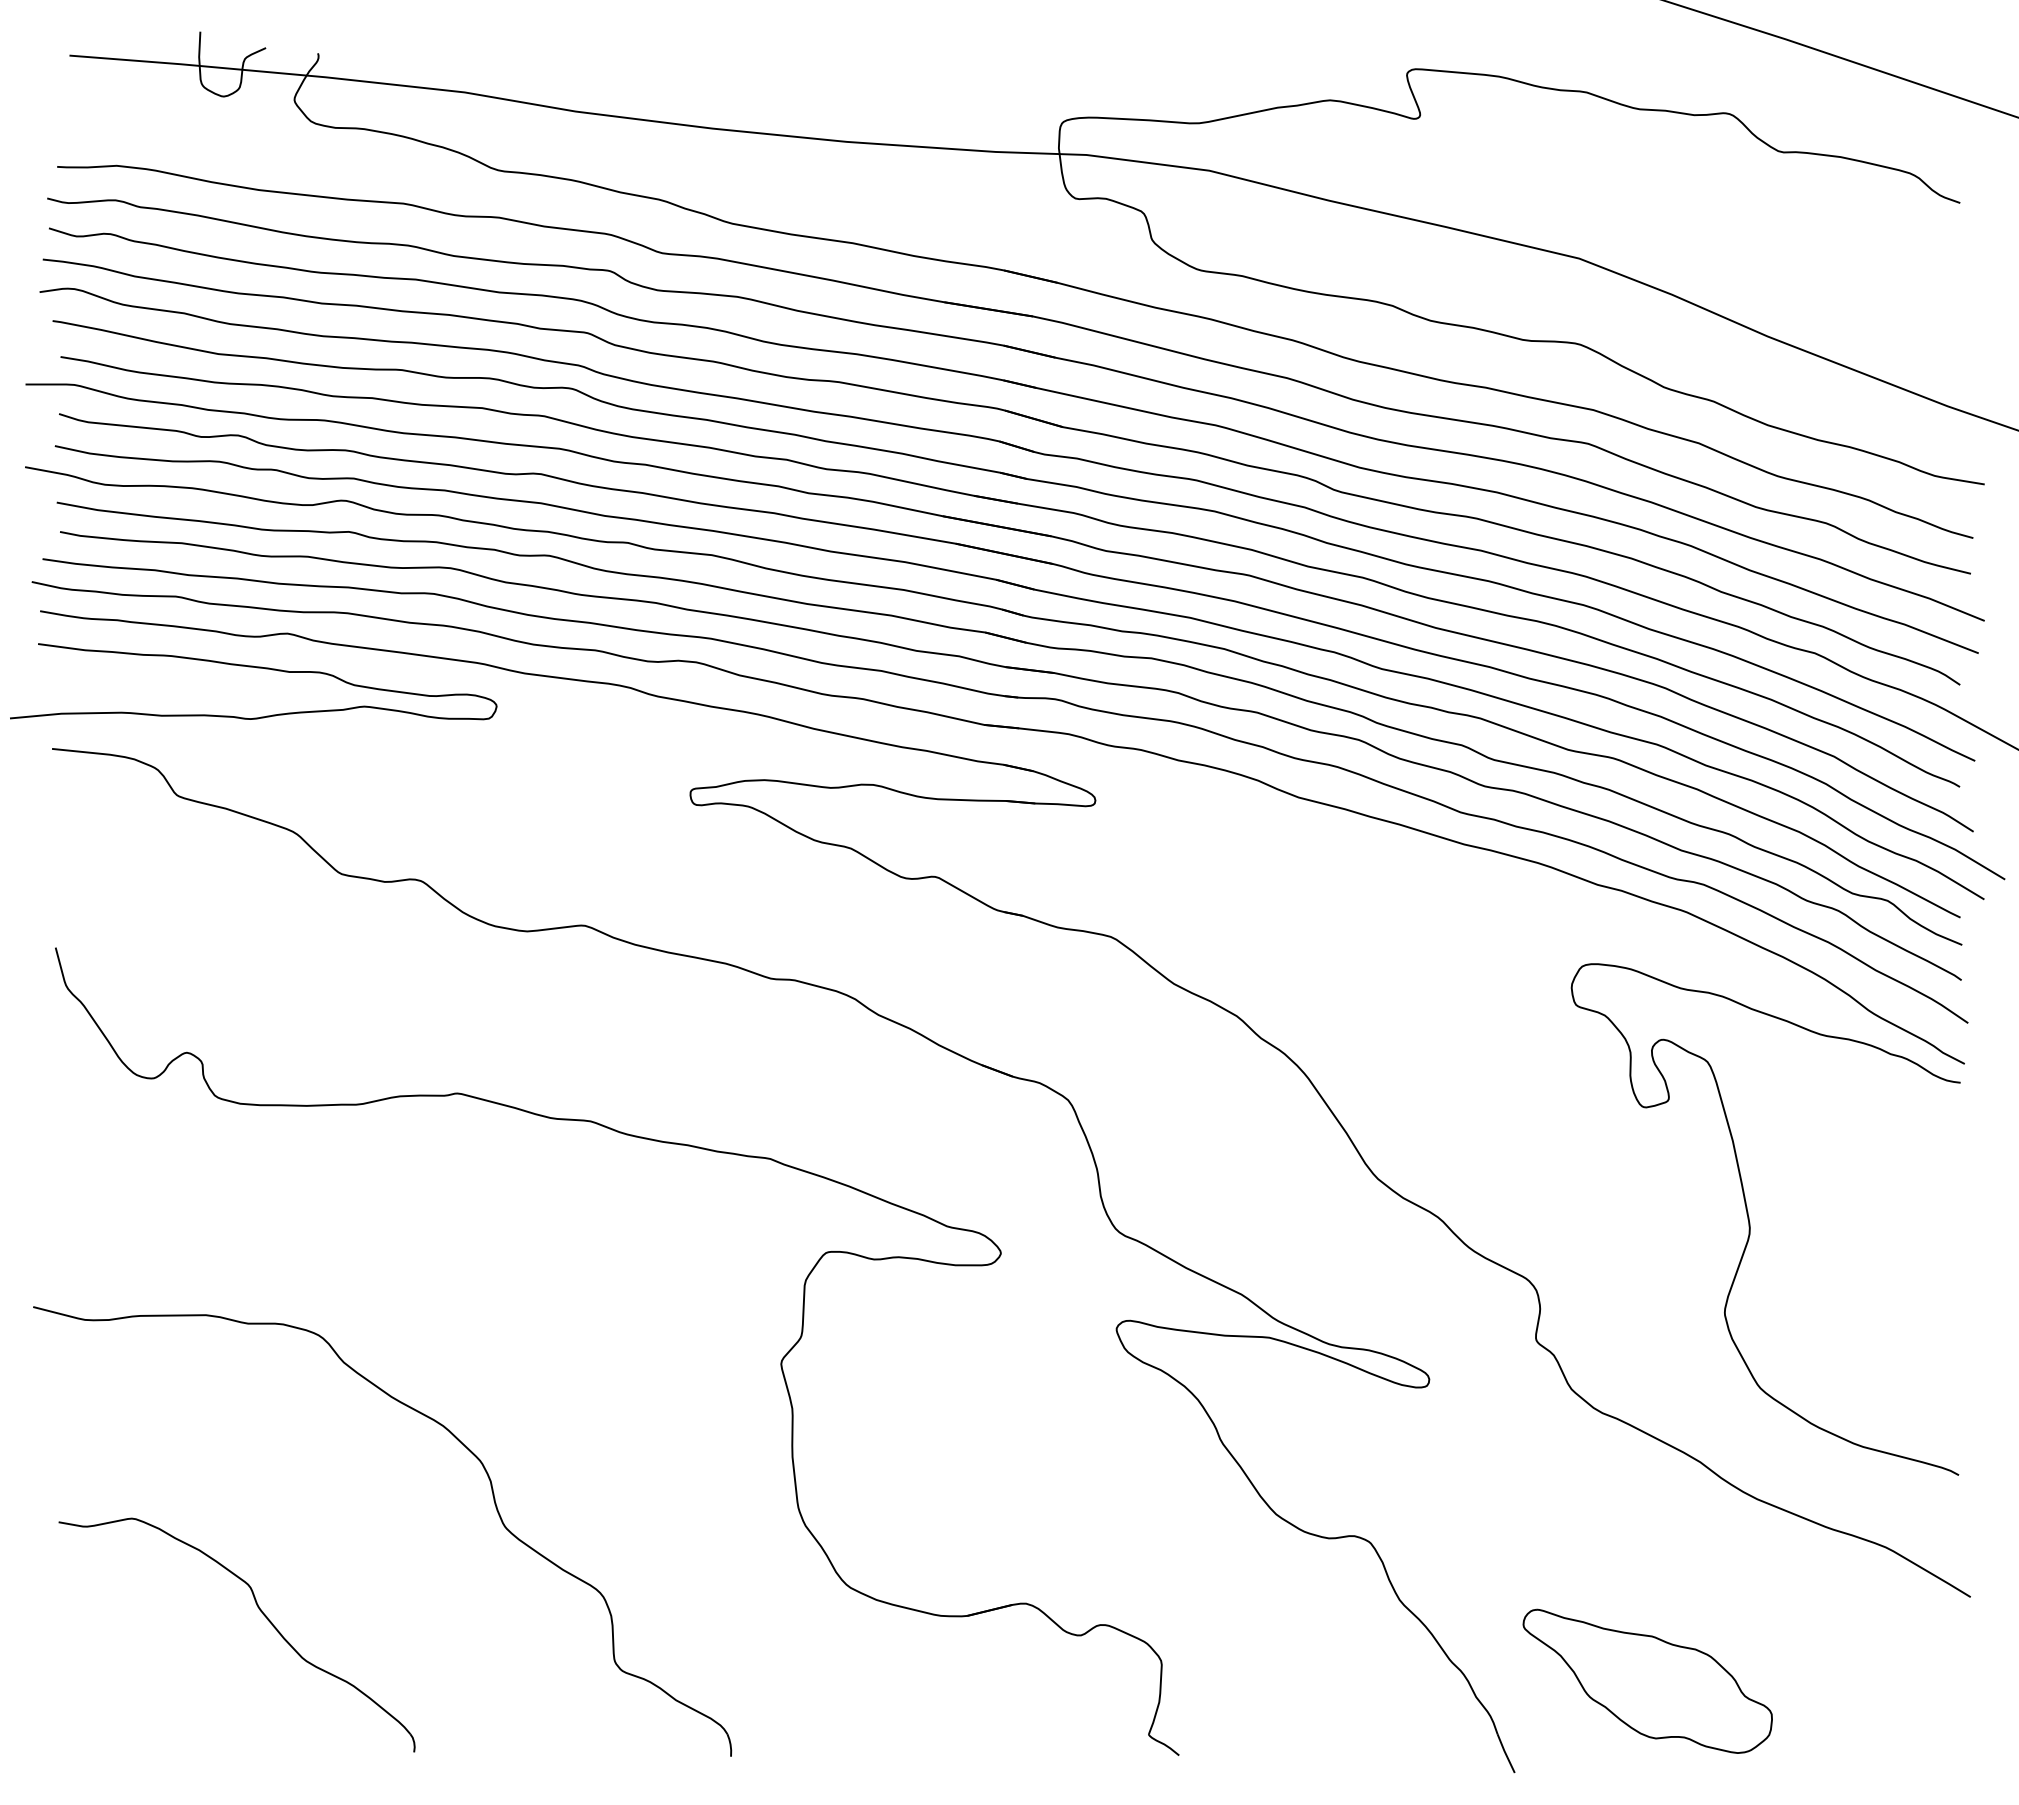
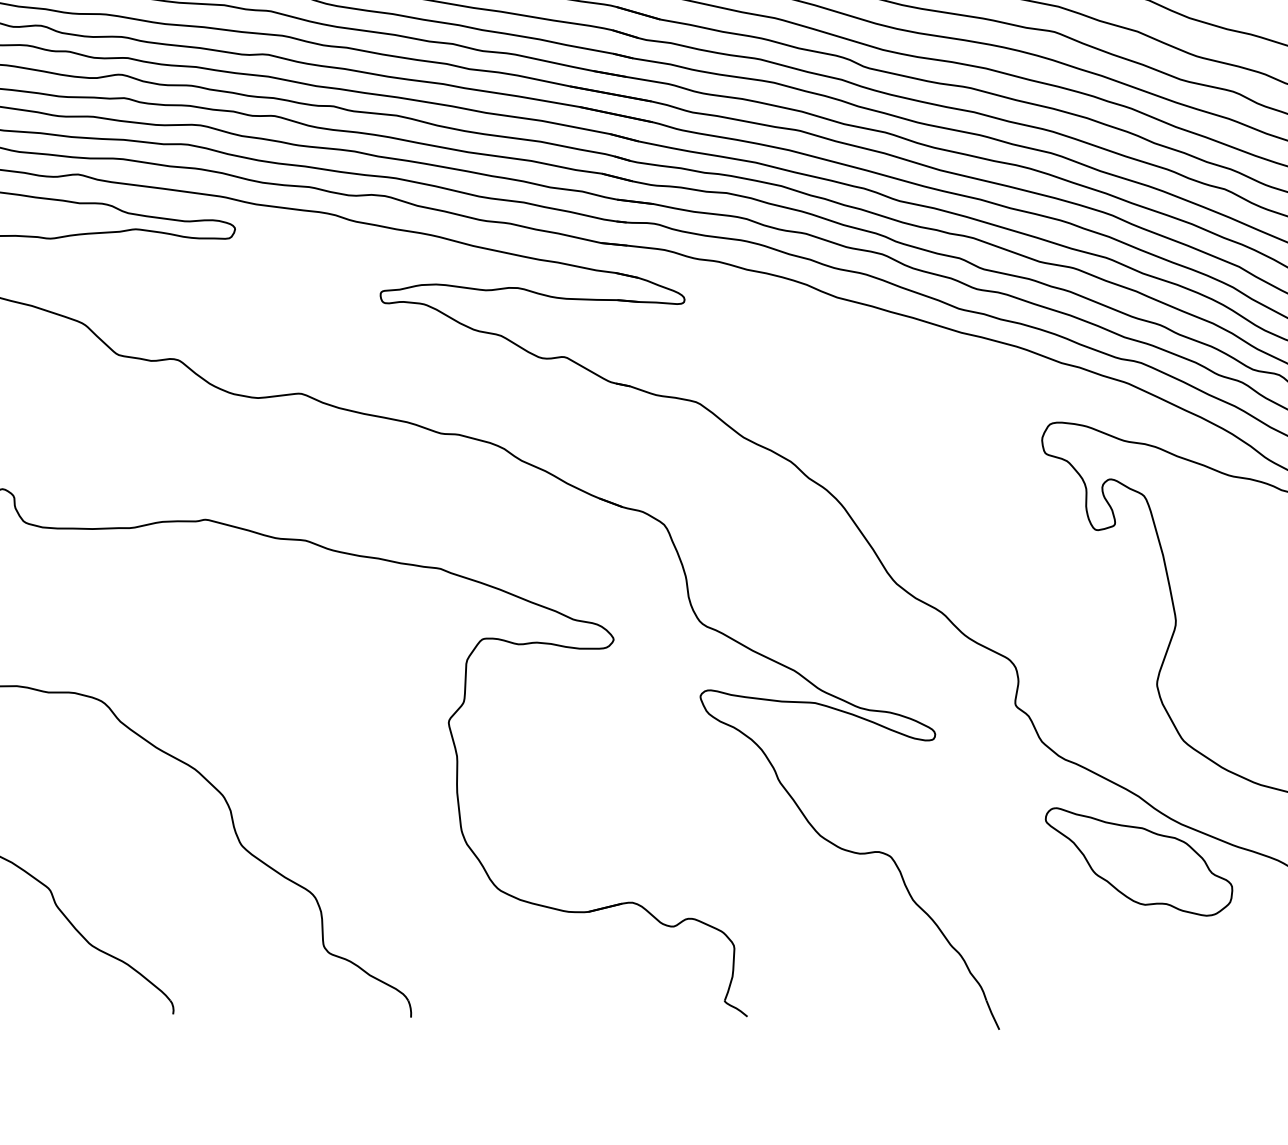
part: (1647, 1680) -> (1138, 861), moved

